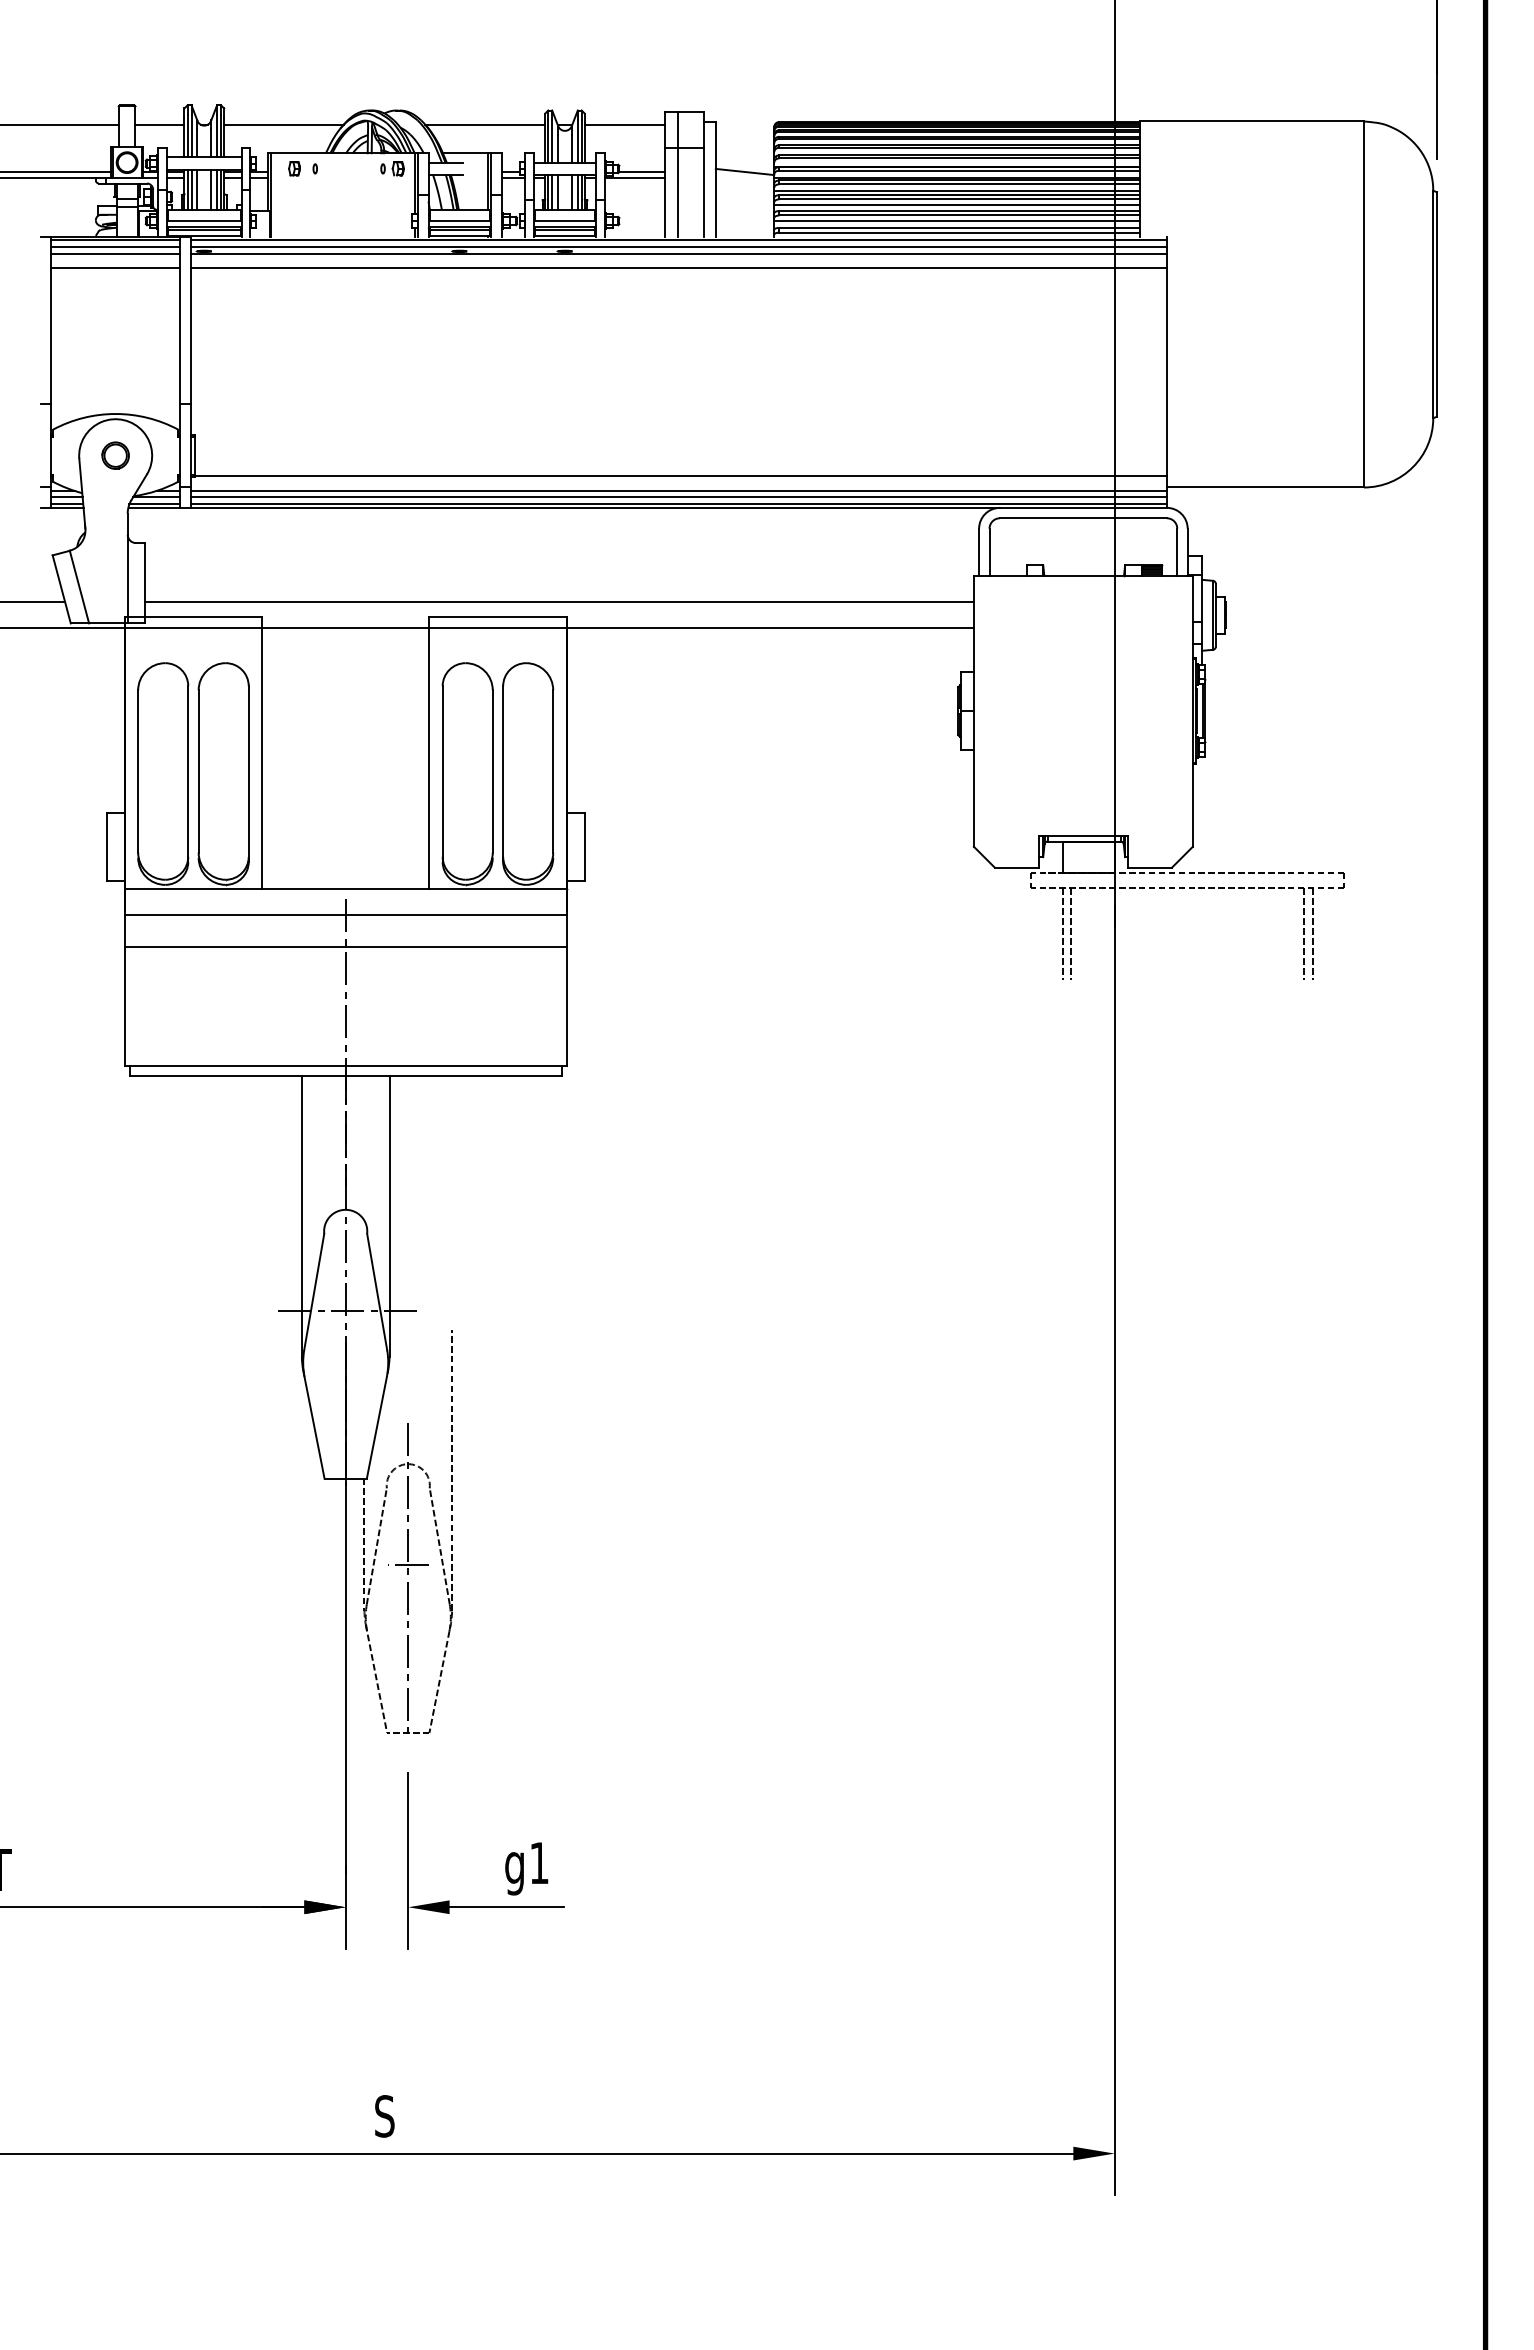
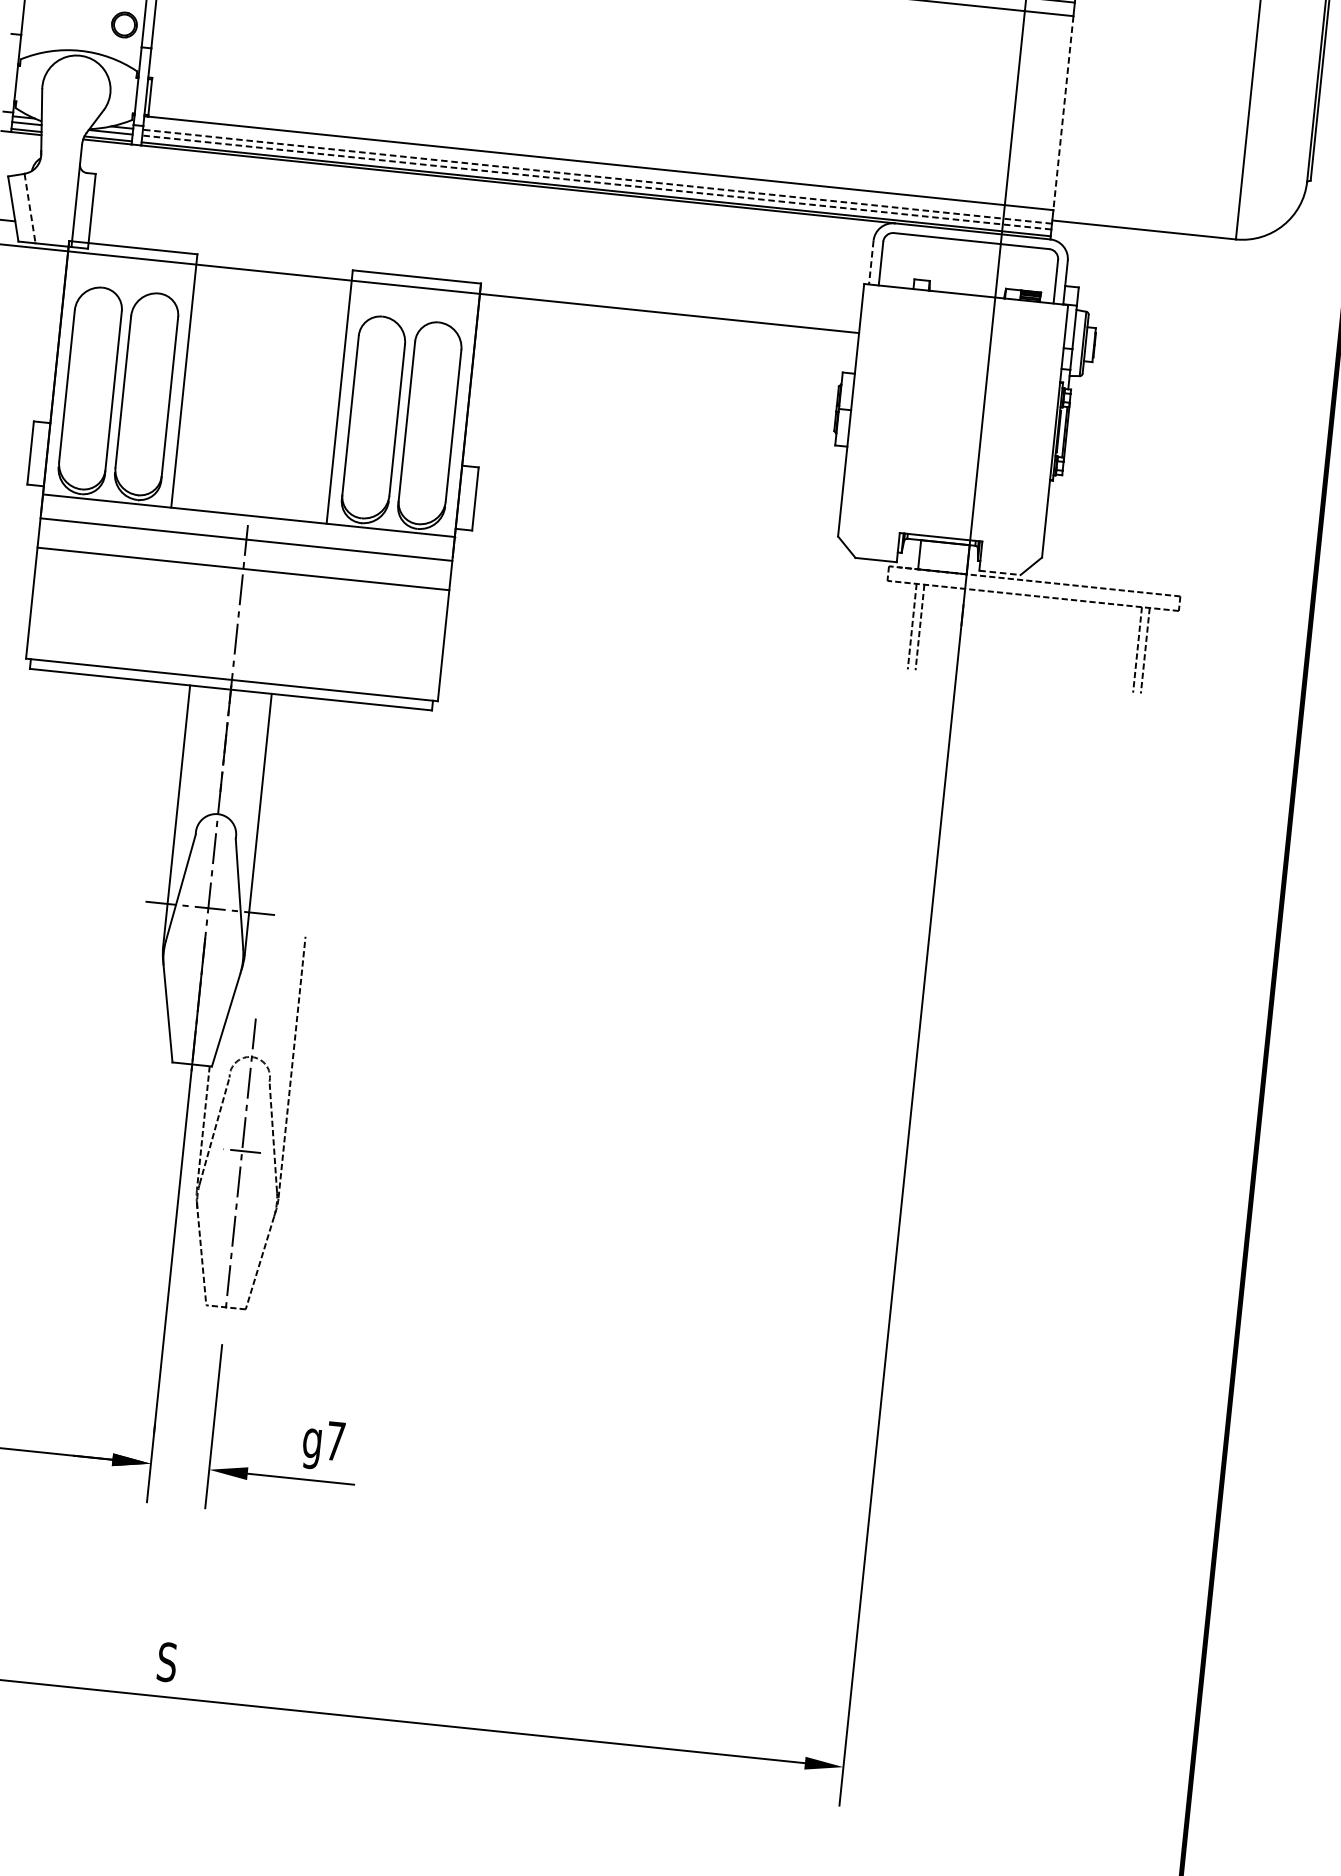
line: (1166, 372) -> (1063, 113), solid -> dashed
part: (115, 455) -> (124, 24), moved
line: (678, 490) -> (597, 176), solid -> dashed
line: (678, 497) -> (596, 182), solid -> dashed
line: (979, 552) -> (871, 262), solid -> dashed
line: (79, 587) -> (30, 208), solid -> dashed
line: (559, 602) -> (475, 269), removed
line: (1150, 867) -> (1000, 572), solid -> dashed
text: (539, 1862) -> (335, 1440), g1 -> g7

